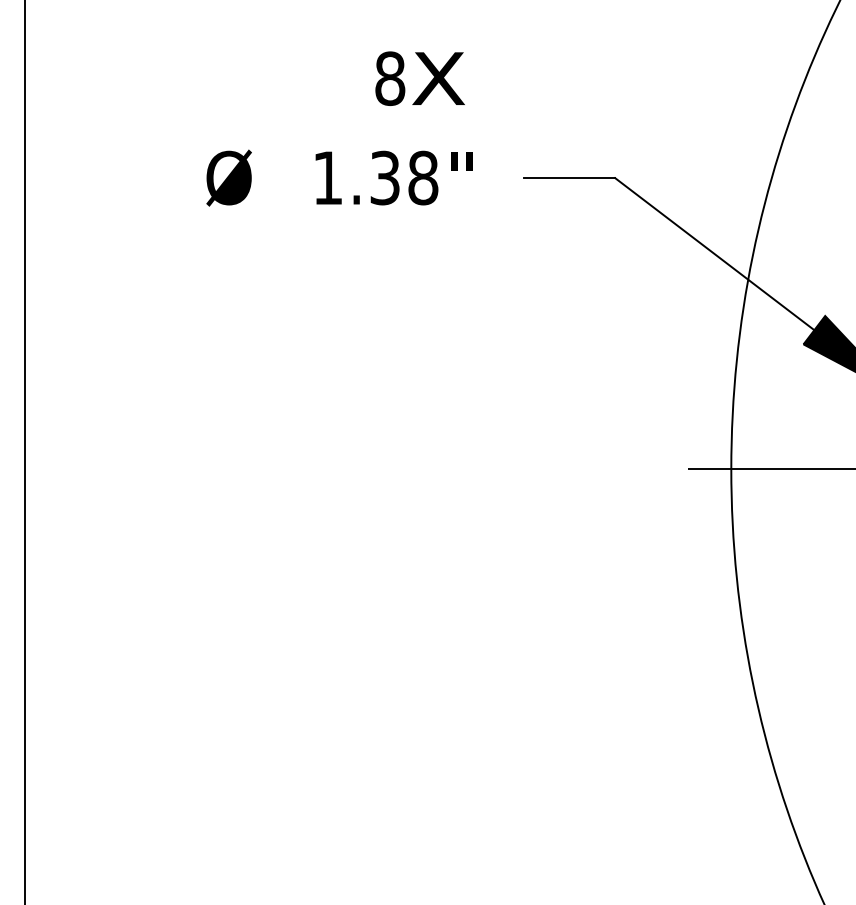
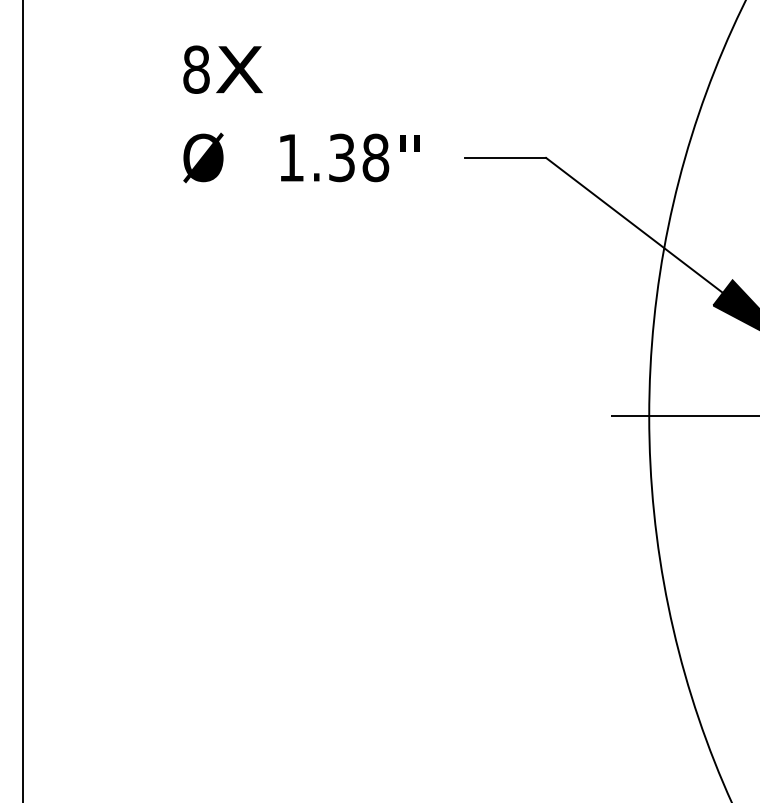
text: (419, 78) -> (222, 69), moved

